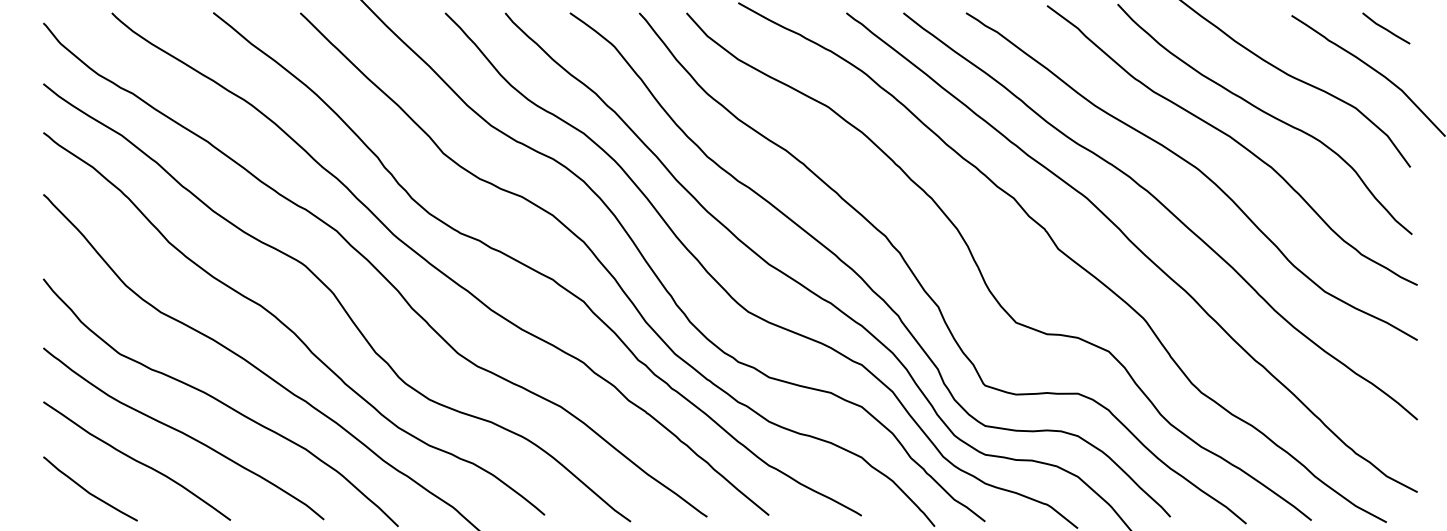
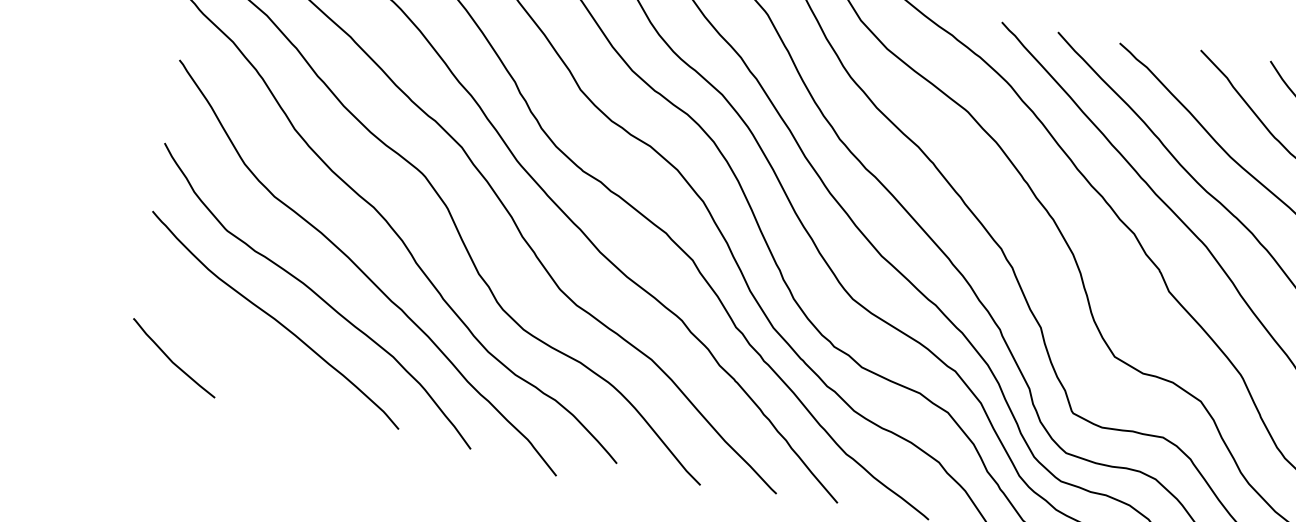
curve: (137, 460) -> (225, 338), removed

